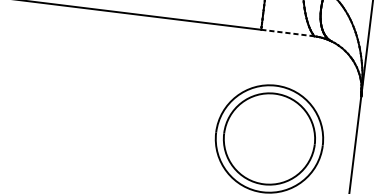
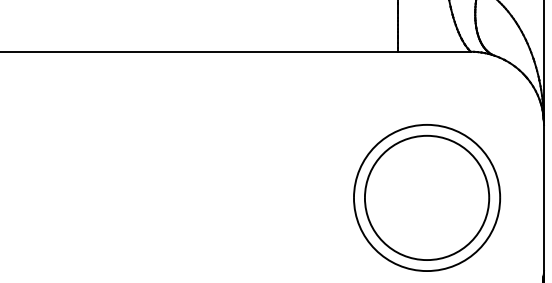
line: (287, 32) -> (434, 51), dashed -> solid

